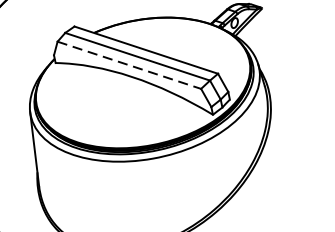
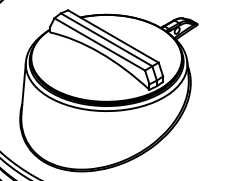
line: (130, 65) -> (100, 44), dashed -> solid

